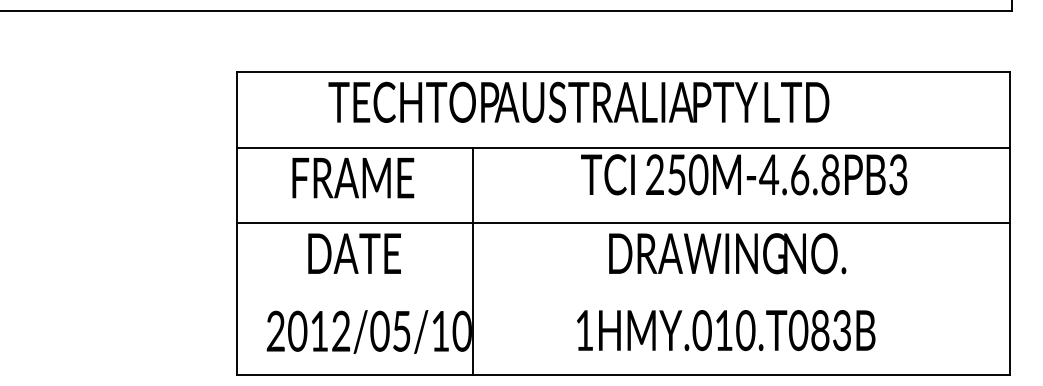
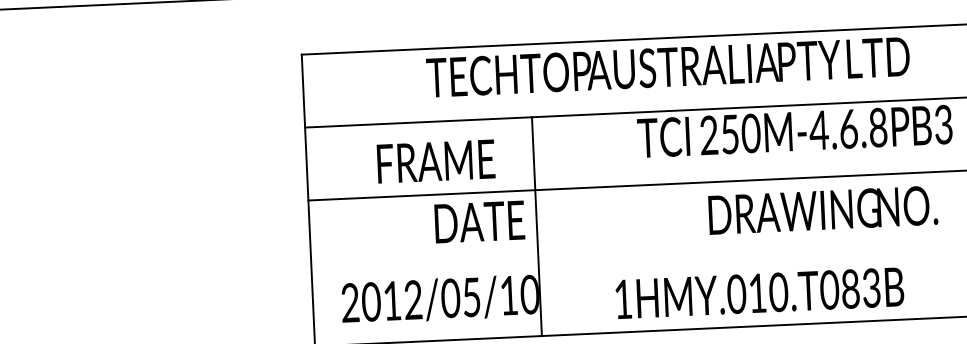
text: (578, 101) -> (667, 66), moved
text: (353, 178) -> (436, 161), moved
text: (354, 253) -> (479, 221), moved
text: (727, 253) -> (823, 210), moved
text: (726, 330) -> (760, 293), moved

